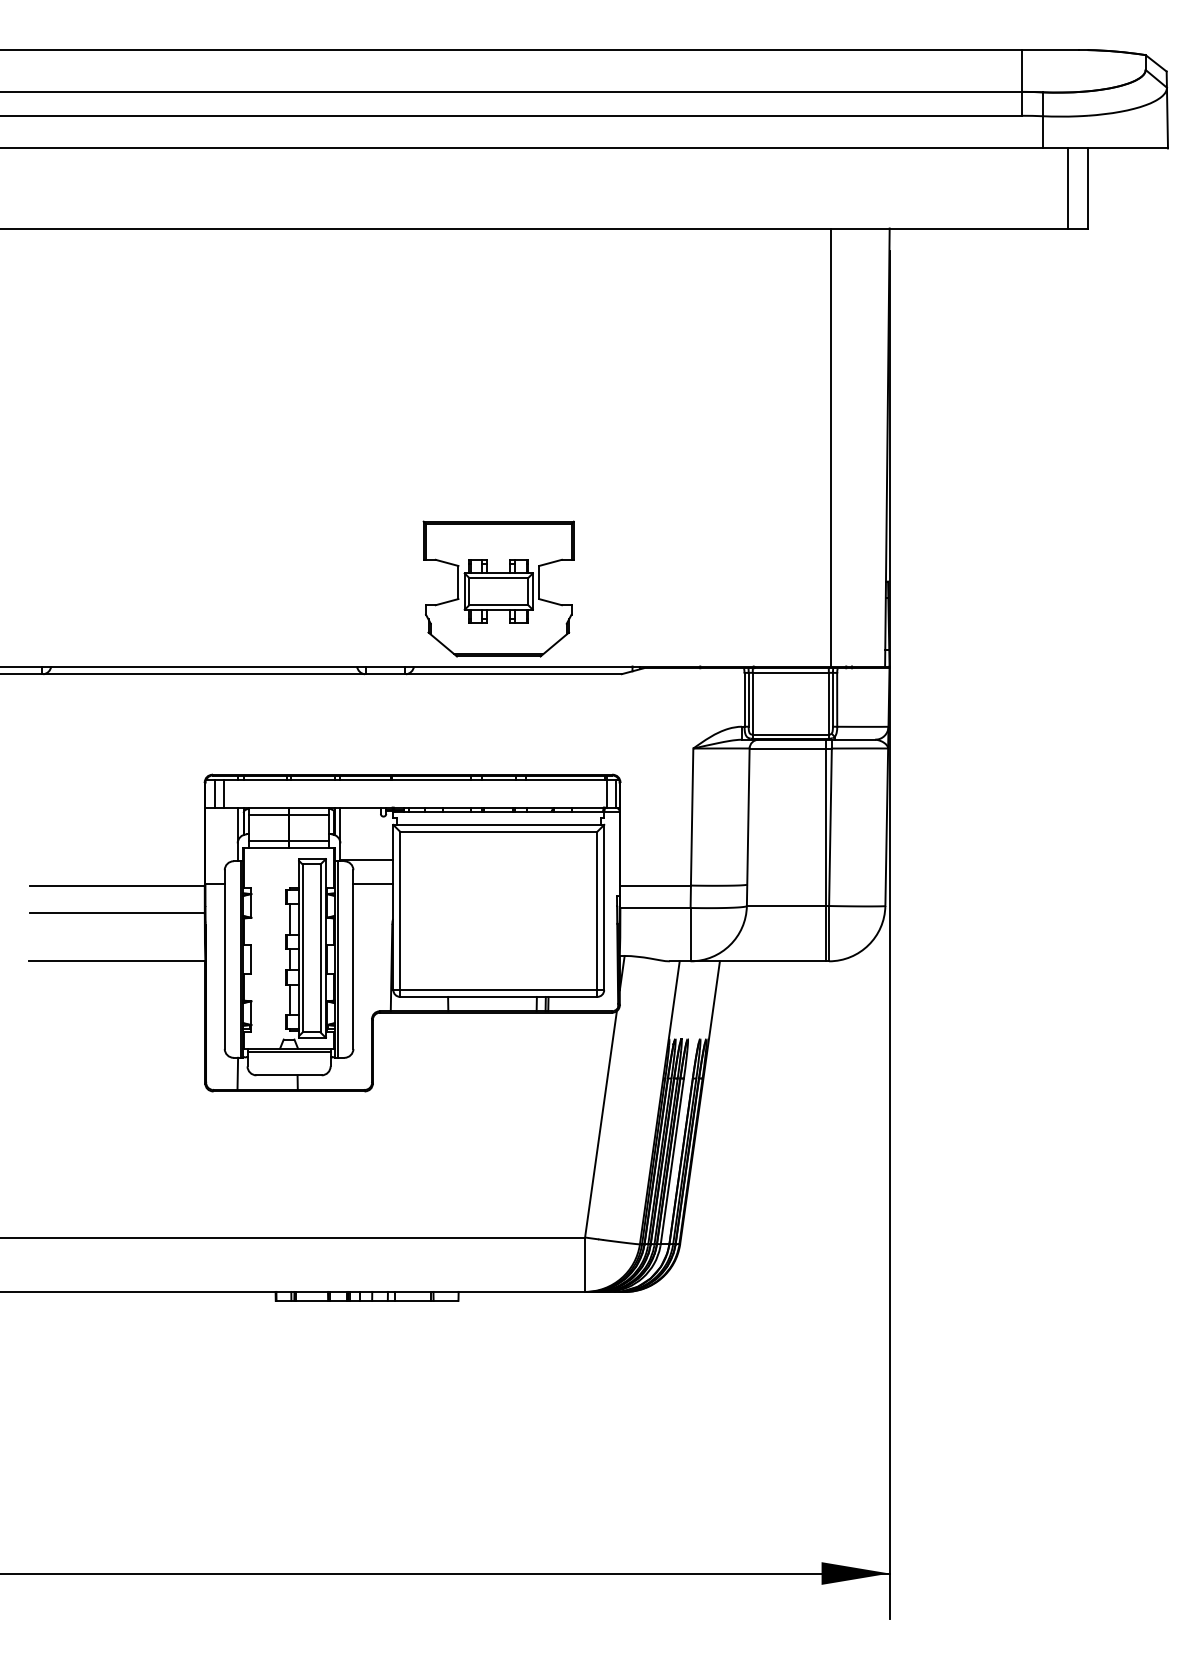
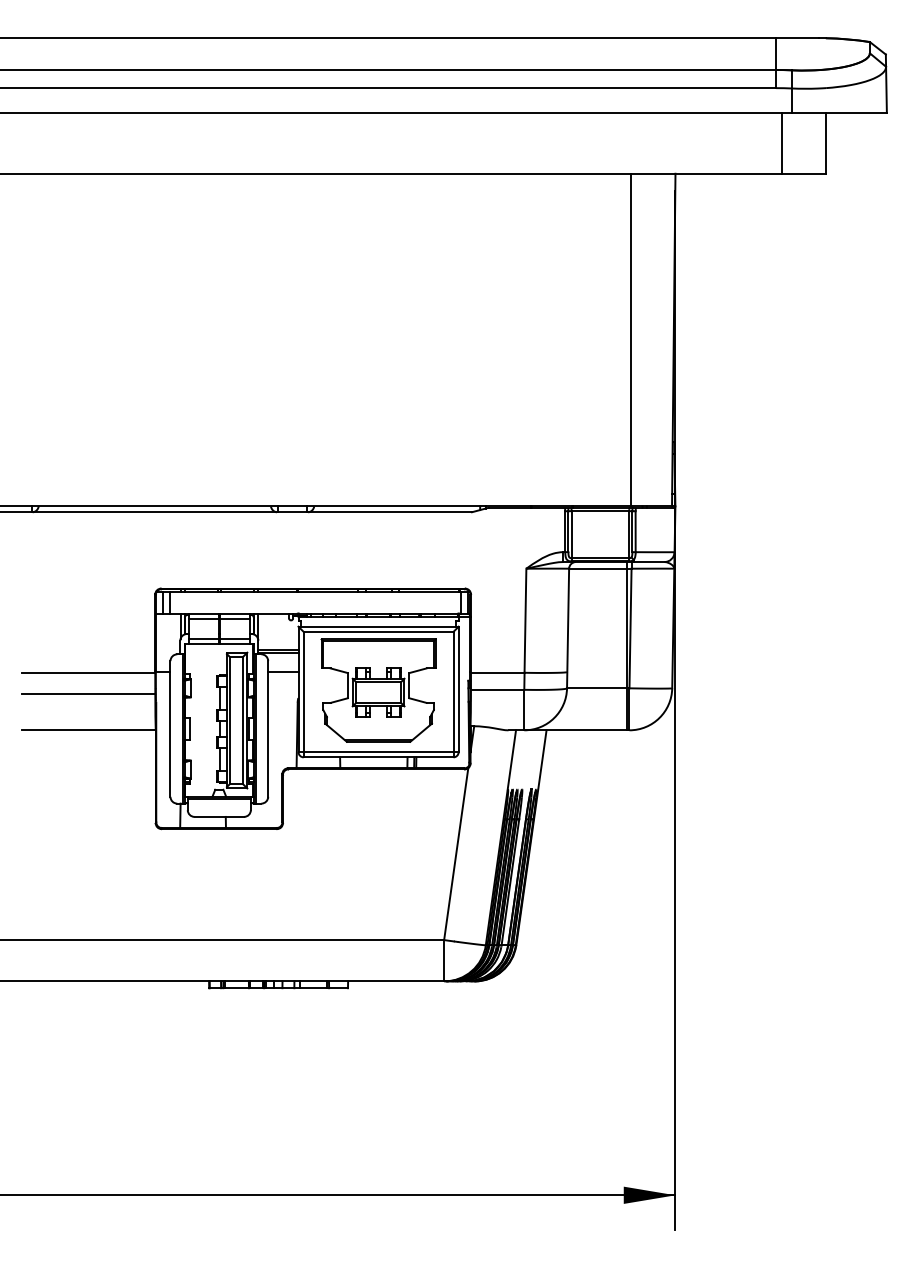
line: (1067, 188) -> (781, 143), moved
part: (498, 588) -> (378, 690), moved
line: (366, 855) -> (278, 649), added

